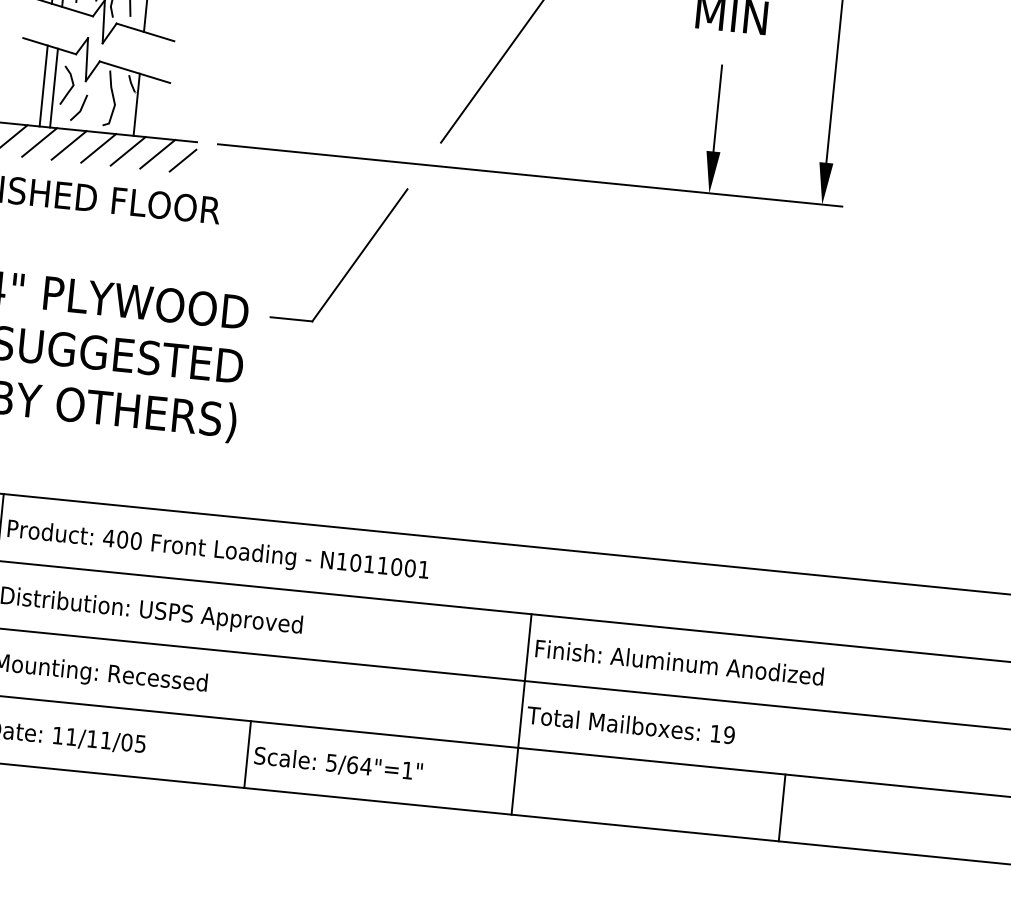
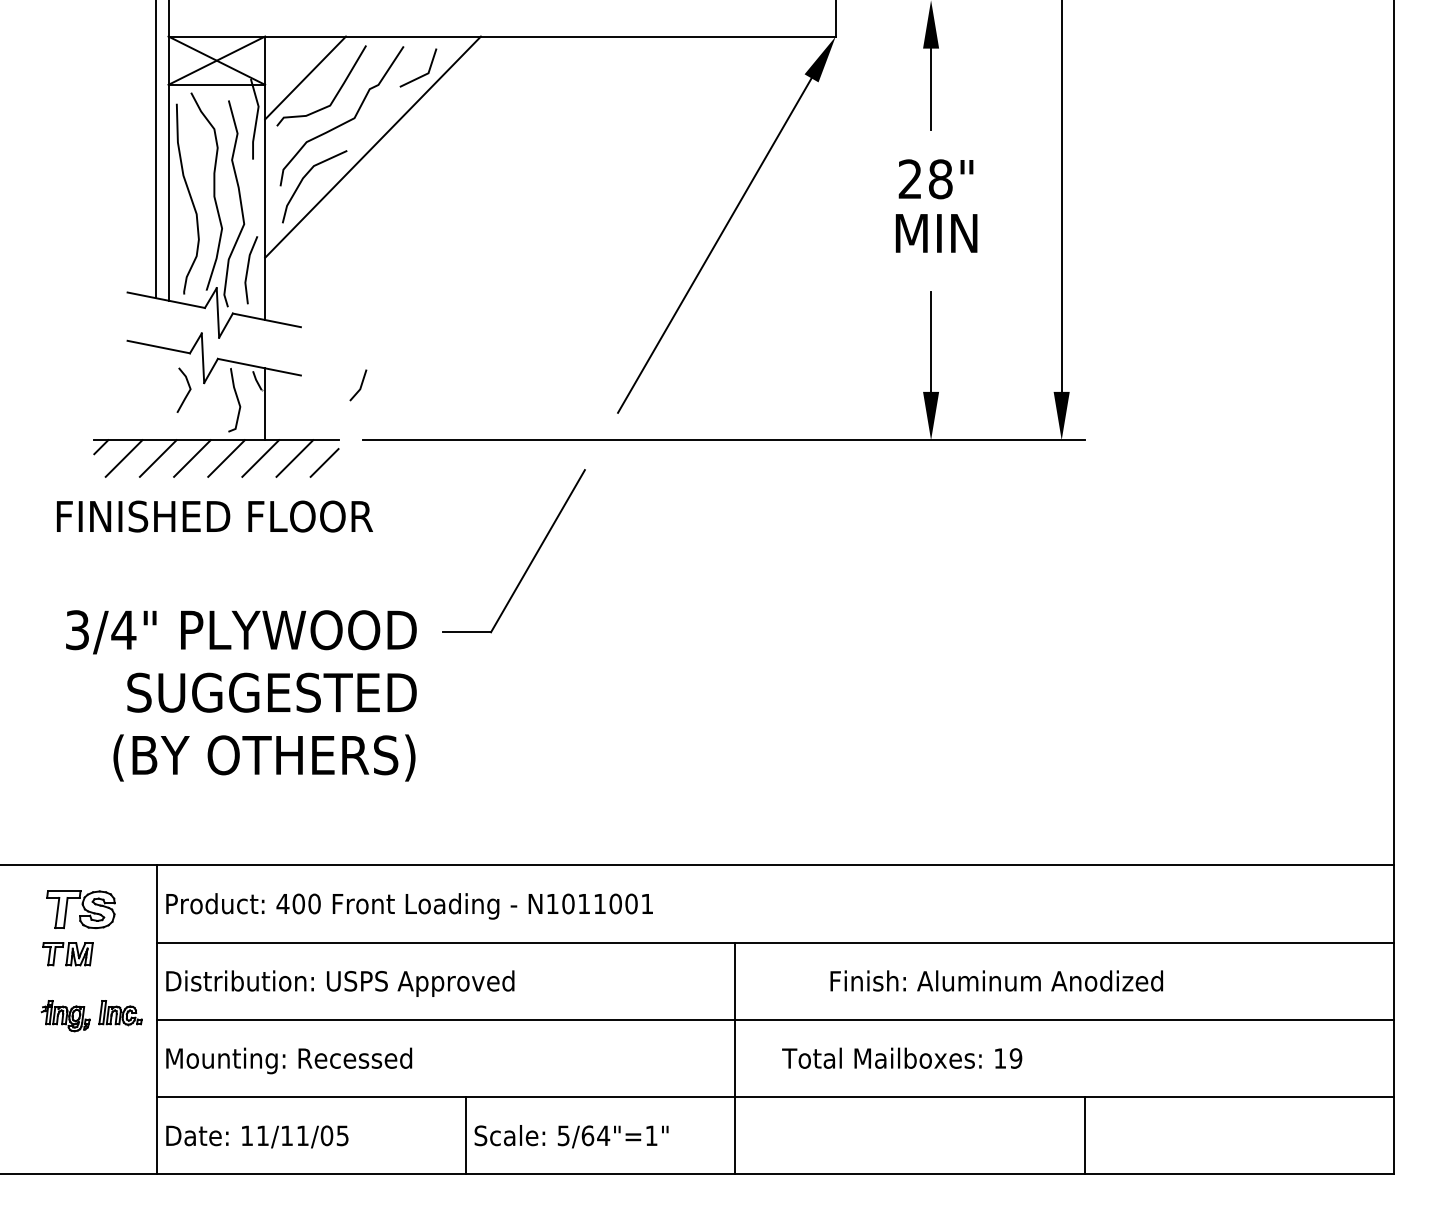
line: (43, 86) -> (156, 393), removed
line: (54, 88) -> (168, 394), removed
line: (80, 108) -> (360, 385), moved
text: (679, 662) -> (996, 980), moved
line: (521, 714) -> (734, 1058), moved

